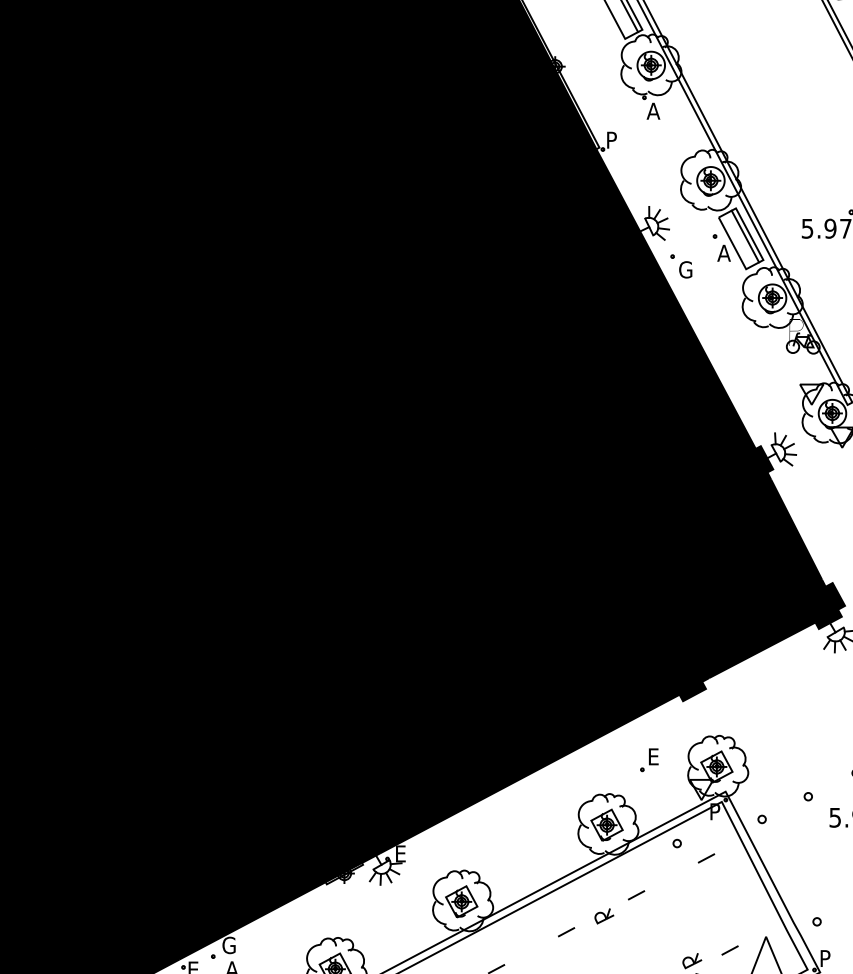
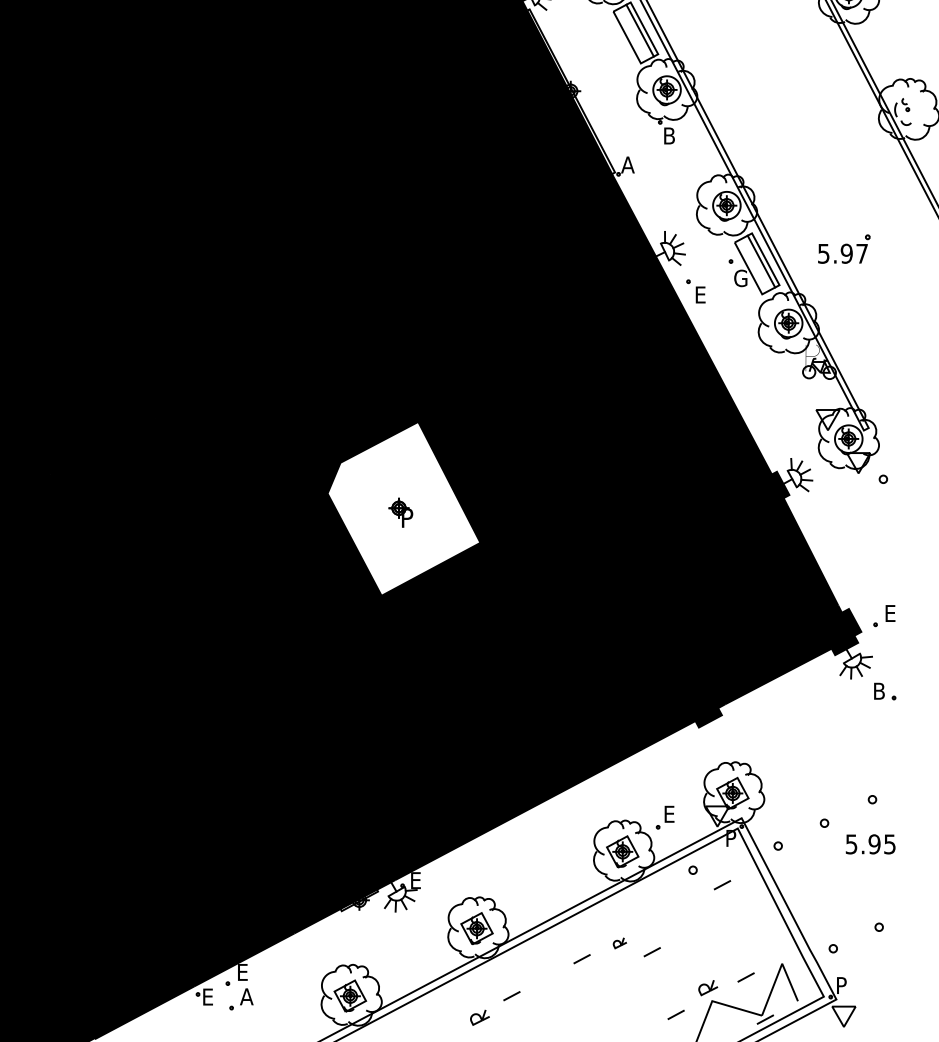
text: (652, 110) -> (668, 135), A -> B
text: (611, 139) -> (627, 164), P -> A
text: (724, 253) -> (740, 278), A -> G
text: (685, 269) -> (701, 294), G -> E
fill: (388, 482) -> (403, 508), removed
part: (648, 760) -> (664, 817), moved
line: (635, 895) -> (651, 952), moved
part: (603, 916) -> (619, 943), size x0.7
text: (228, 945) -> (243, 972), G -> E

